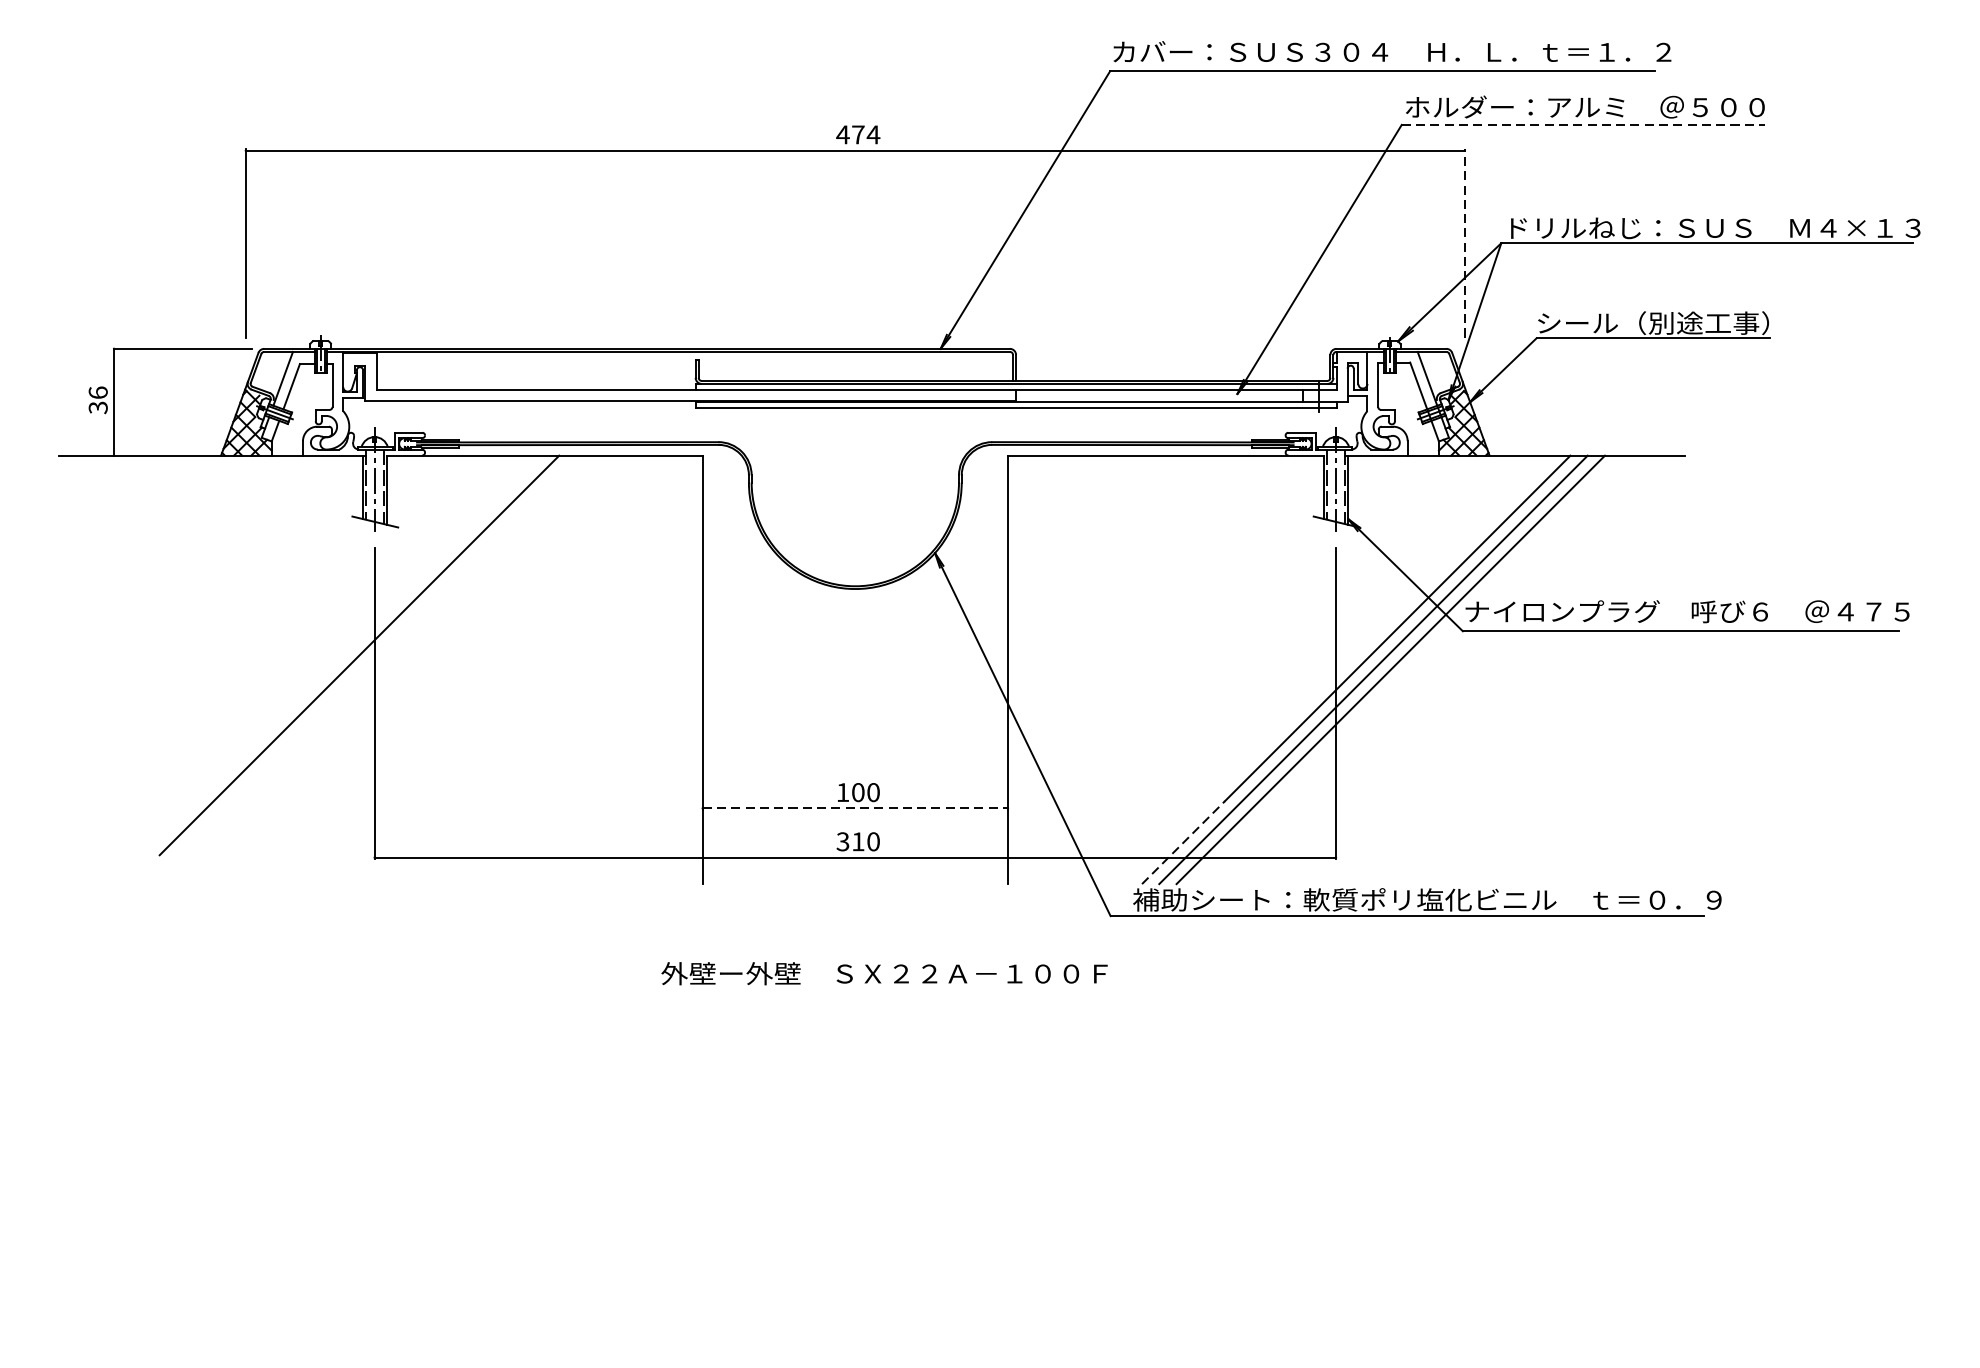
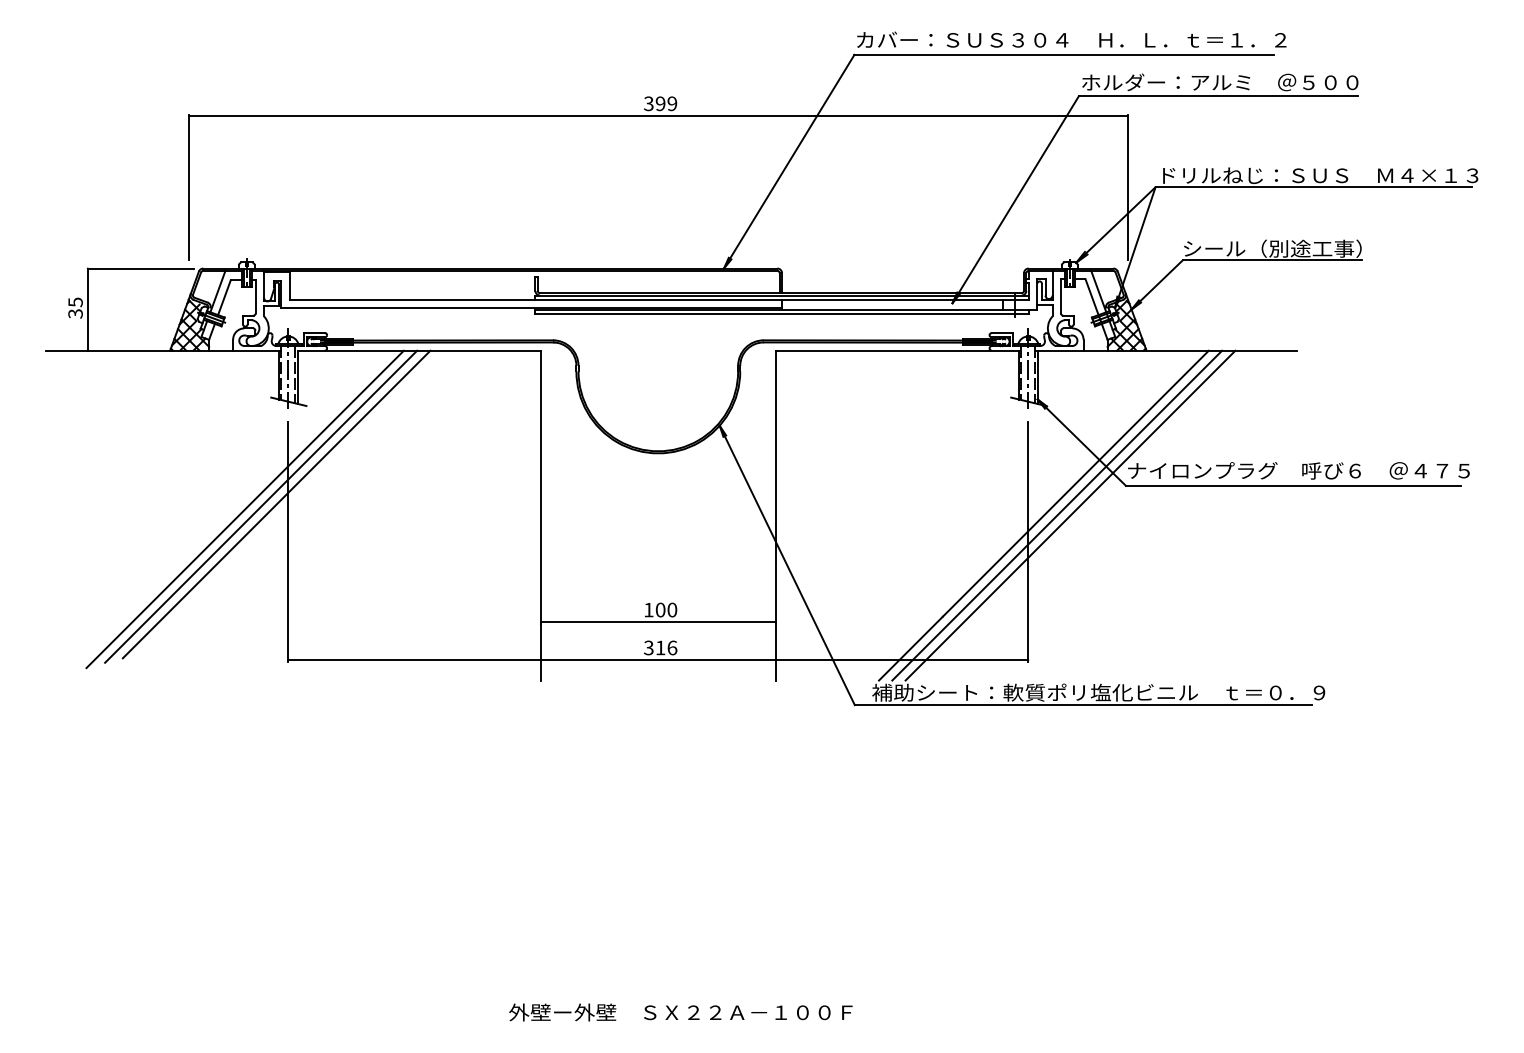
line: (1583, 125) -> (1218, 96), dashed -> solid
text: (858, 134) -> (660, 103), 474 -> 399
line: (1464, 243) -> (1127, 187), dashed -> solid
text: (98, 393) -> (75, 302), 36 -> 35
line: (339, 658) -> (261, 506), added
line: (317, 661) -> (244, 509), added
line: (855, 808) -> (658, 622), dashed -> solid
text: (873, 841) -> (672, 647), 310 -> 316
line: (1184, 842) -> (911, 648), dashed -> solid
text: (884, 973) -> (680, 1012), moved

